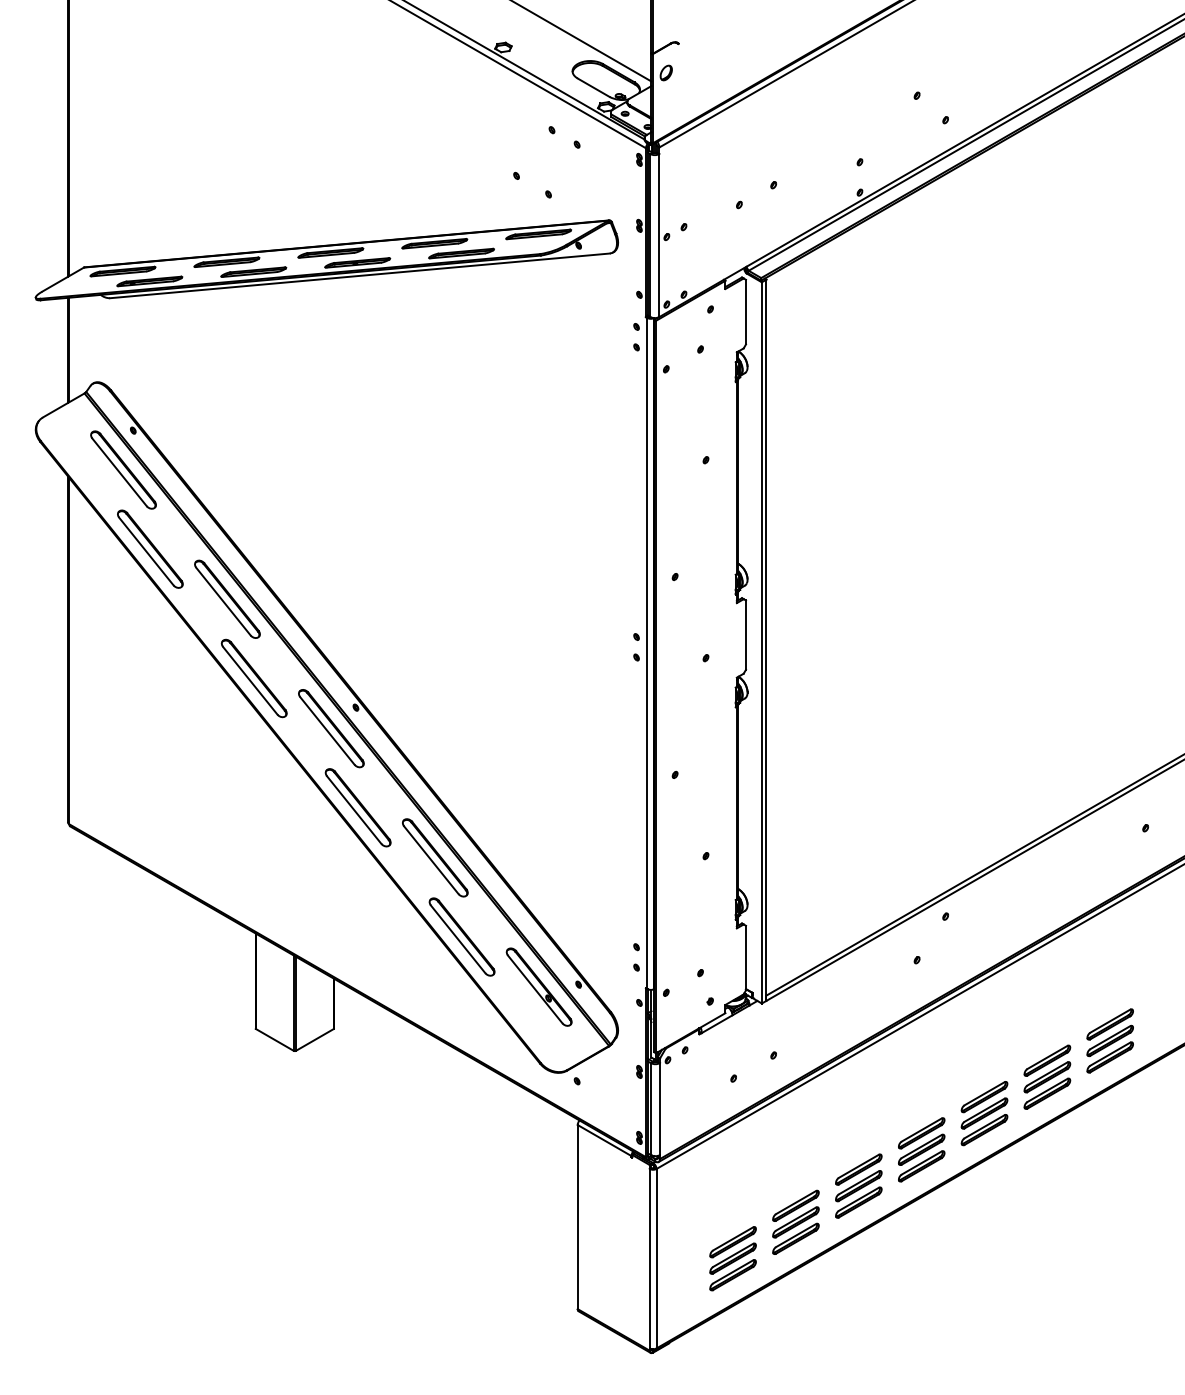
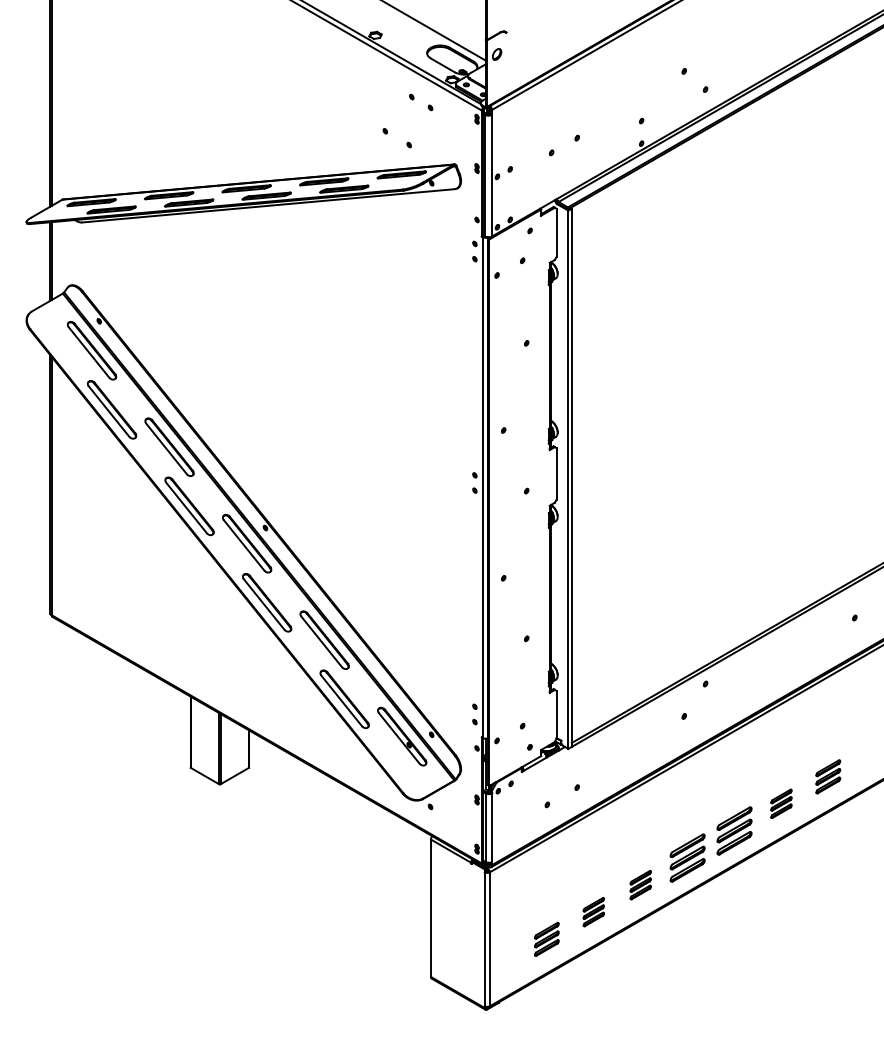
part: (1109, 1040) -> (827, 776), size x0.7
part: (1047, 1076) -> (781, 803), size x0.6
part: (858, 1185) -> (640, 884), size x0.6
part: (795, 1221) -> (593, 911), size x0.6
part: (732, 1258) -> (546, 939), size x0.7

